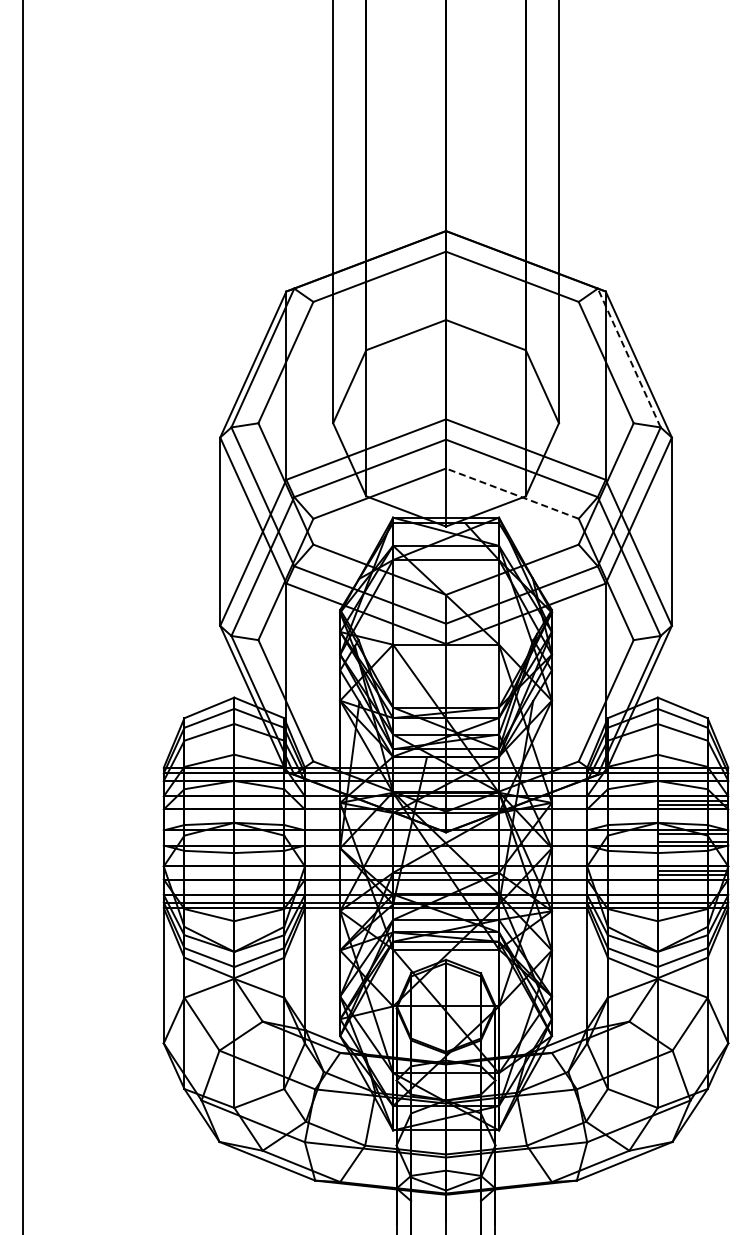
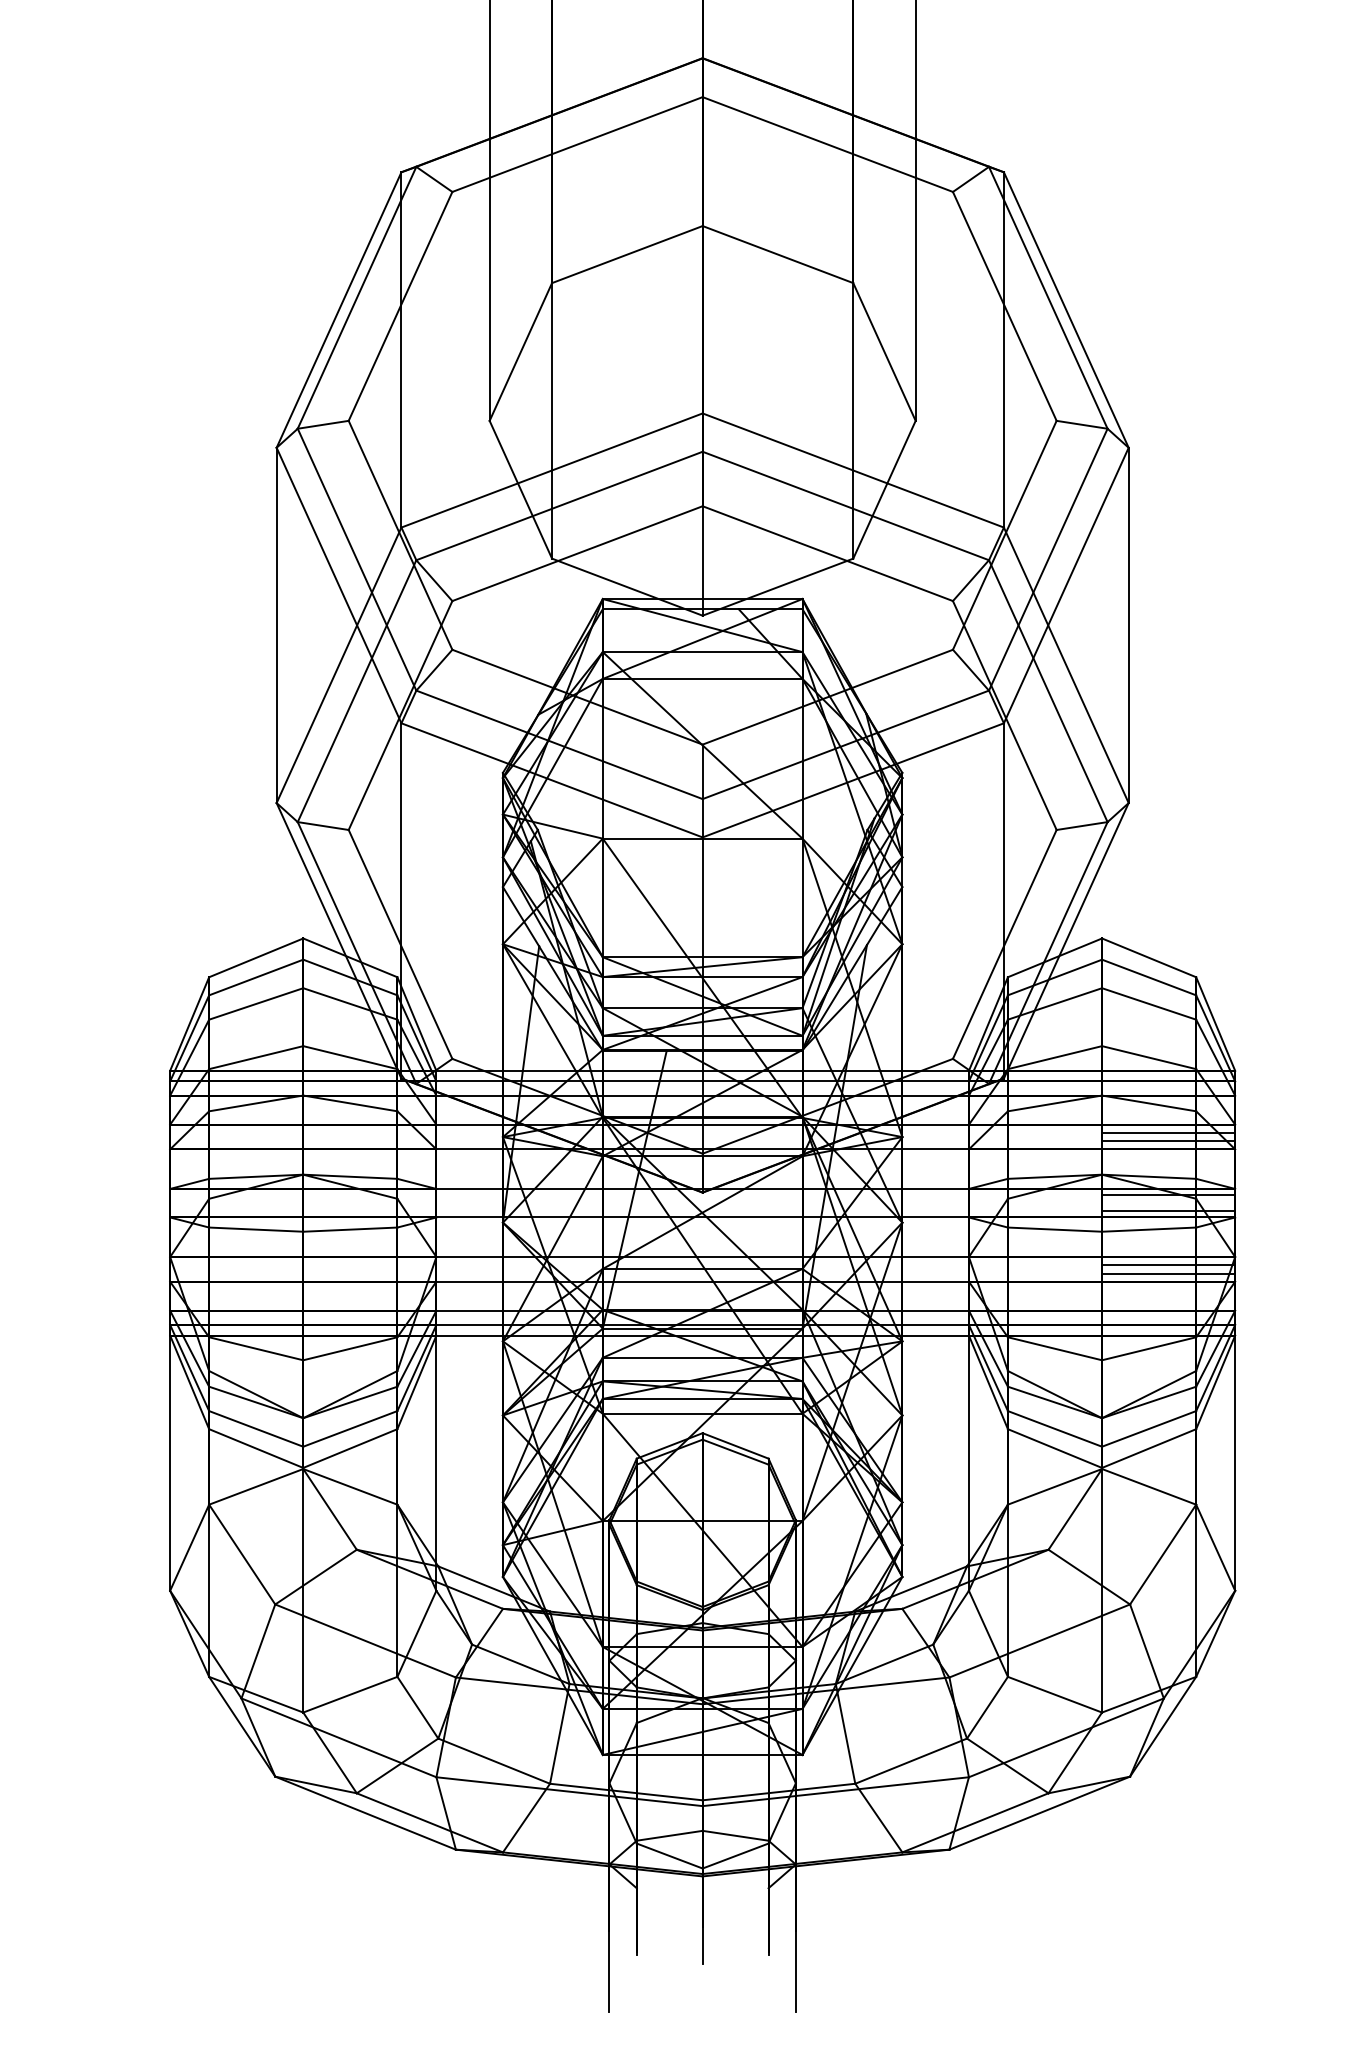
line: (629, 357) -> (1048, 296), dashed -> solid
line: (512, 493) -> (828, 553), dashed -> solid

